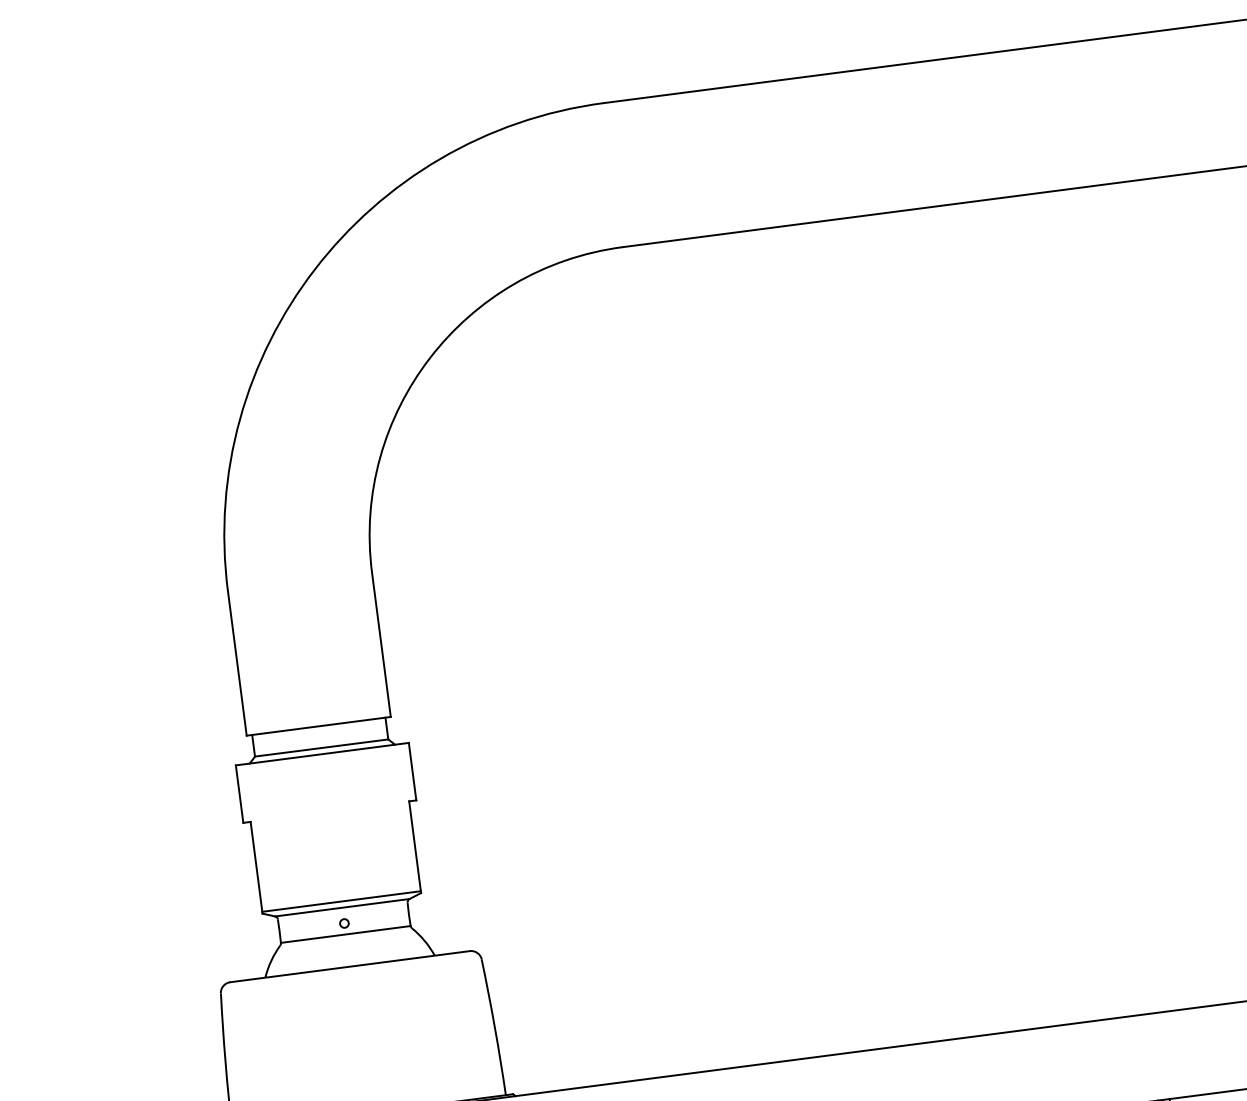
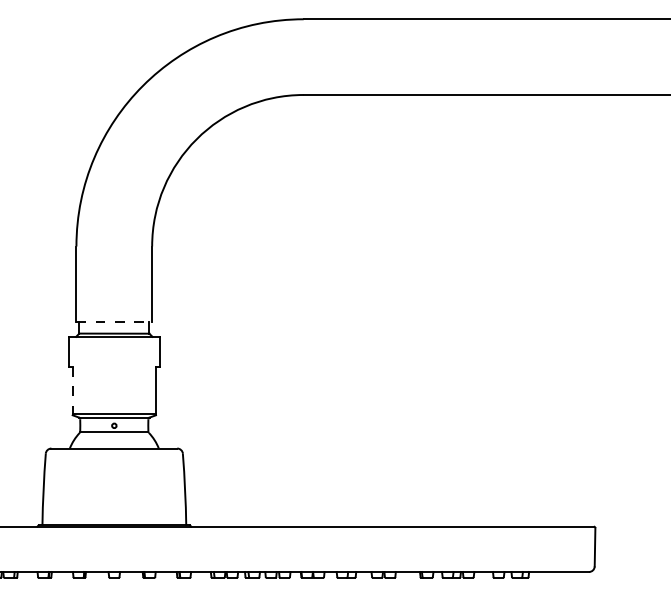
line: (319, 726) -> (114, 322), solid -> dashed
line: (256, 868) -> (72, 391), solid -> dashed

